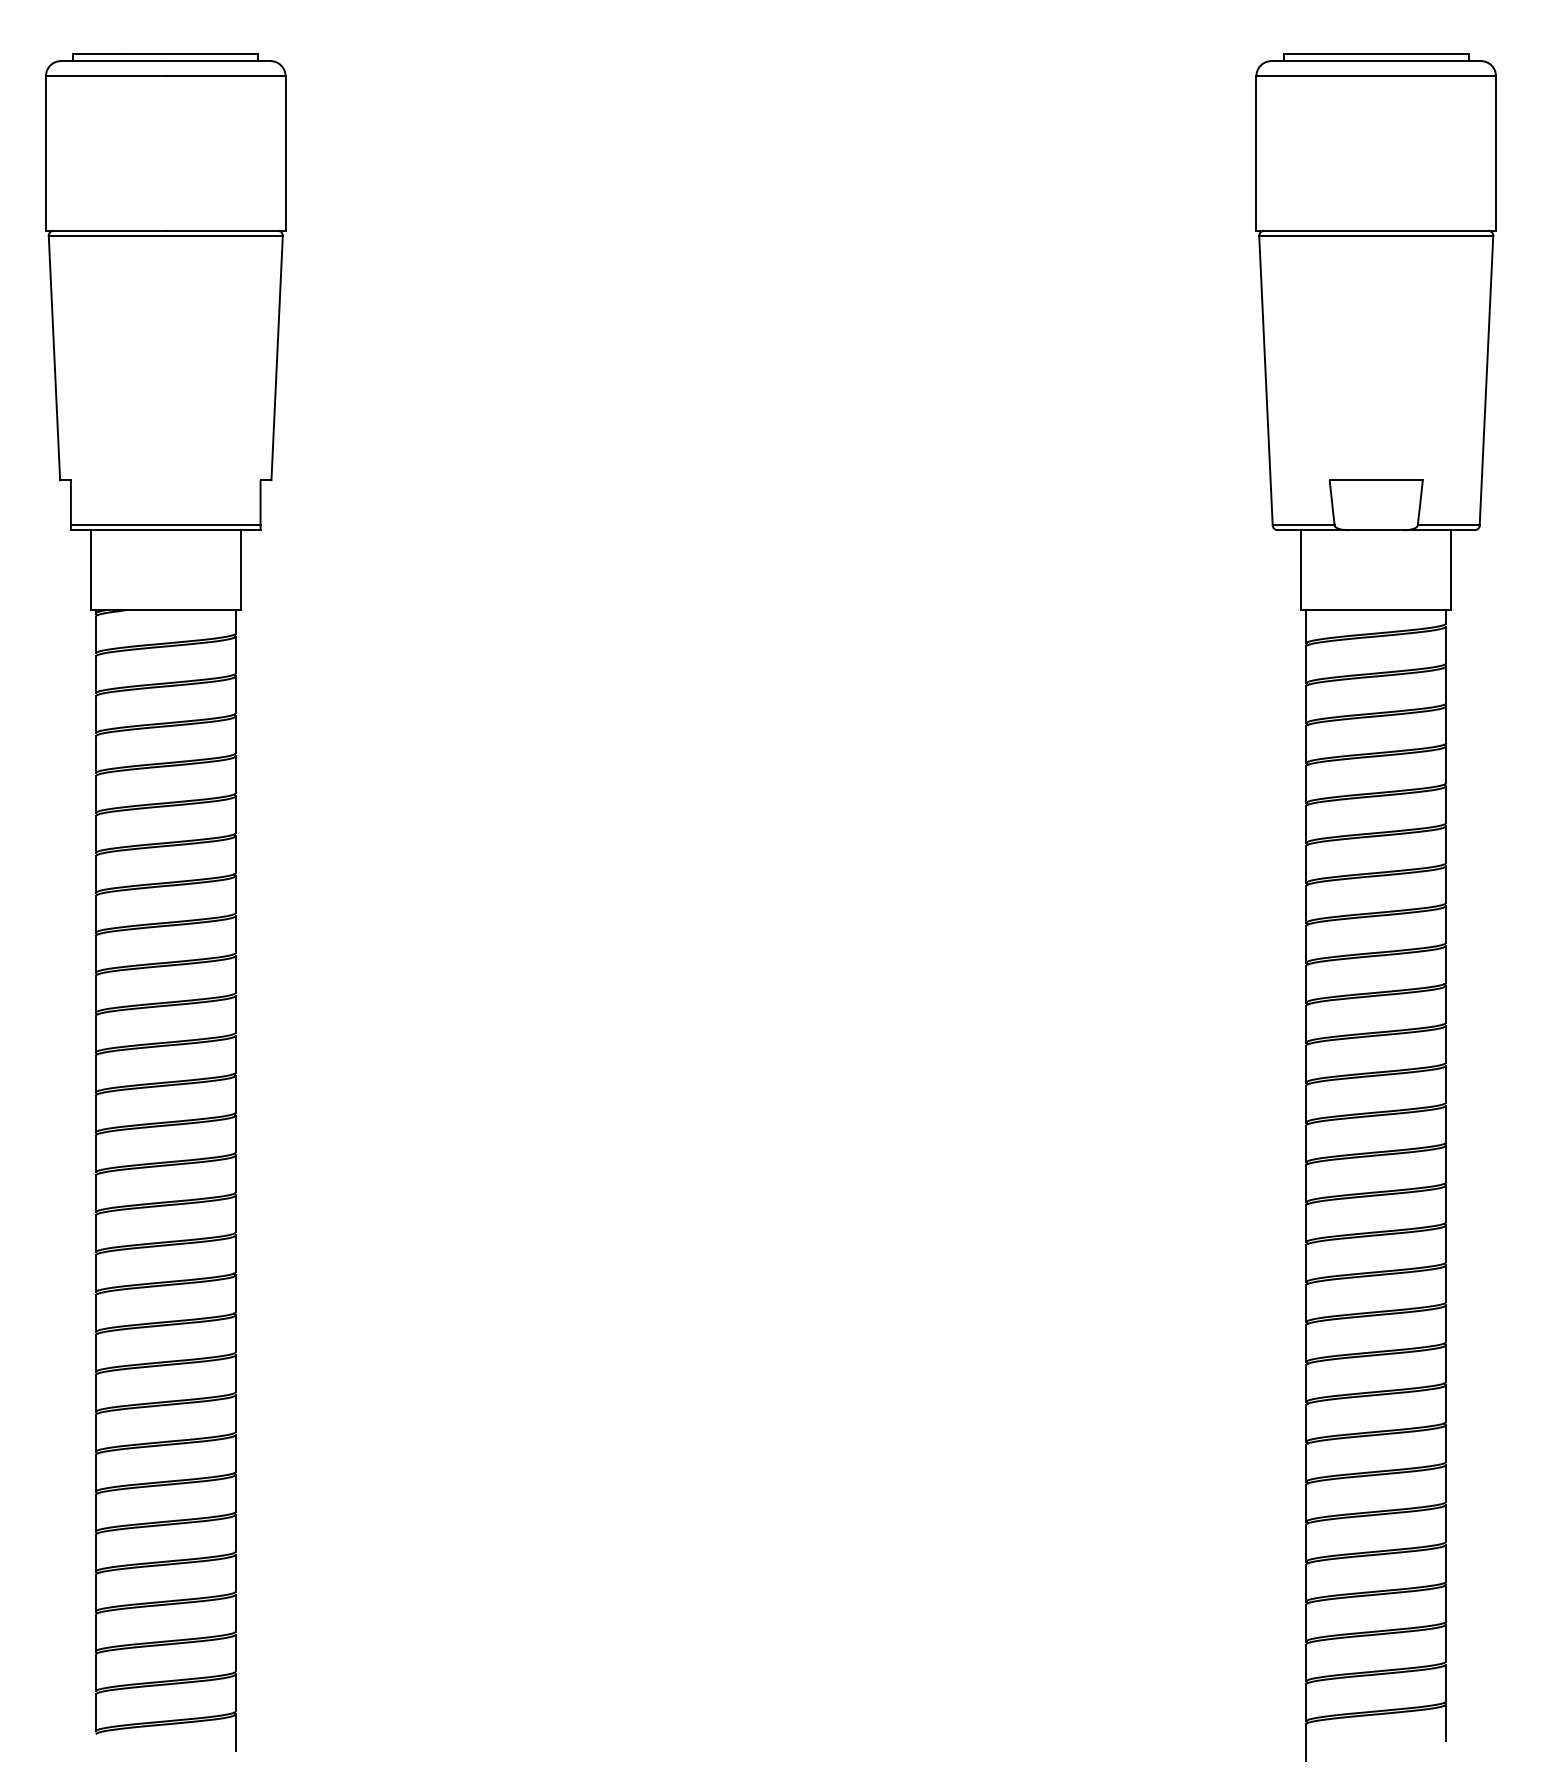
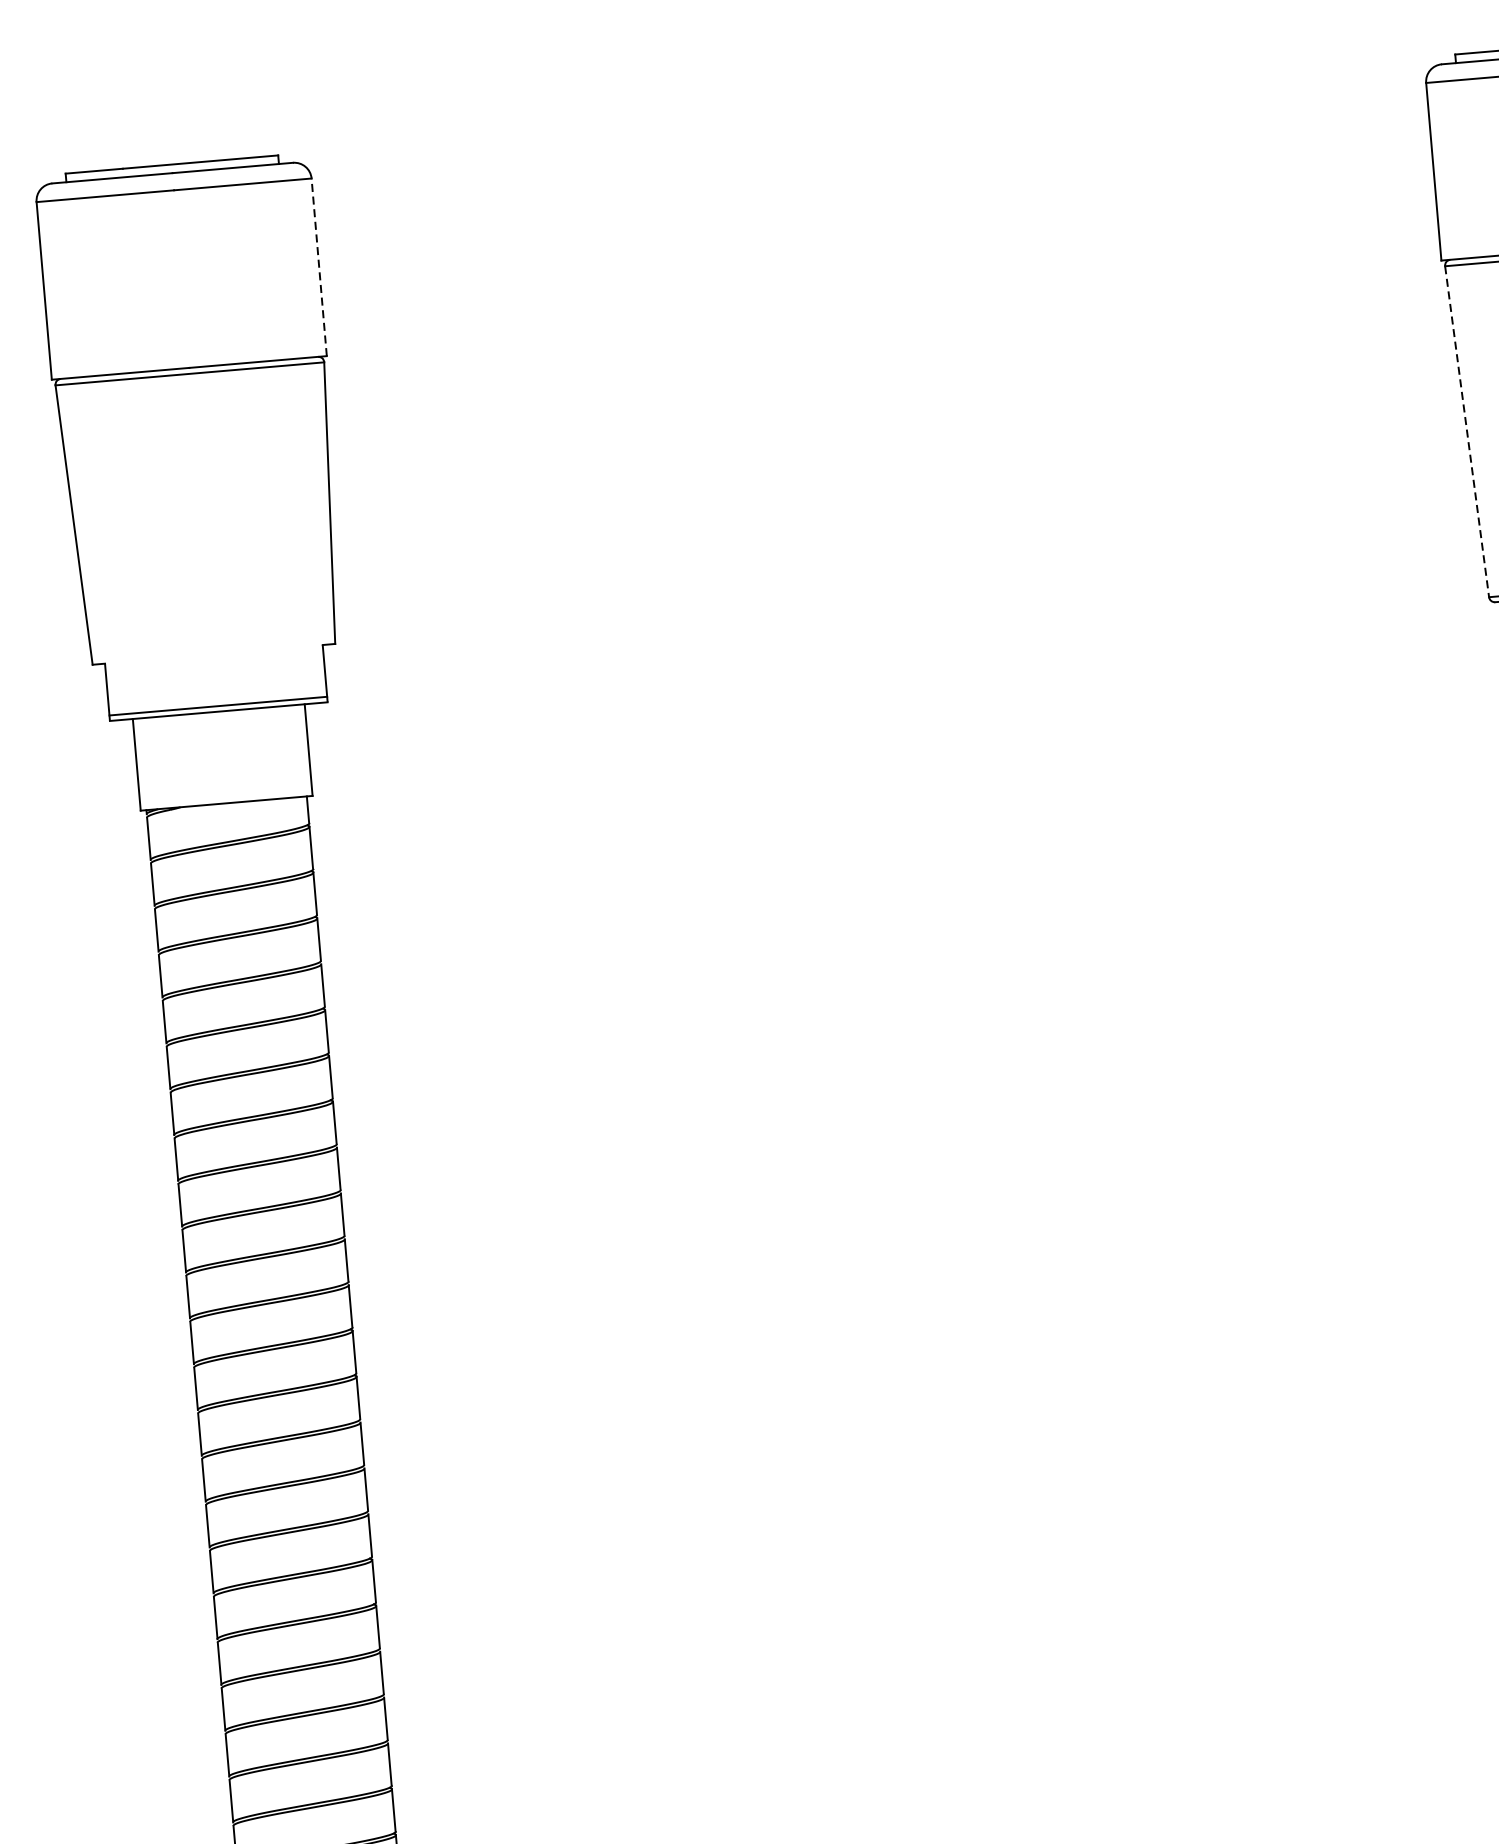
line: (285, 152) -> (319, 266), solid -> dashed
line: (1265, 380) -> (1466, 431), solid -> dashed

